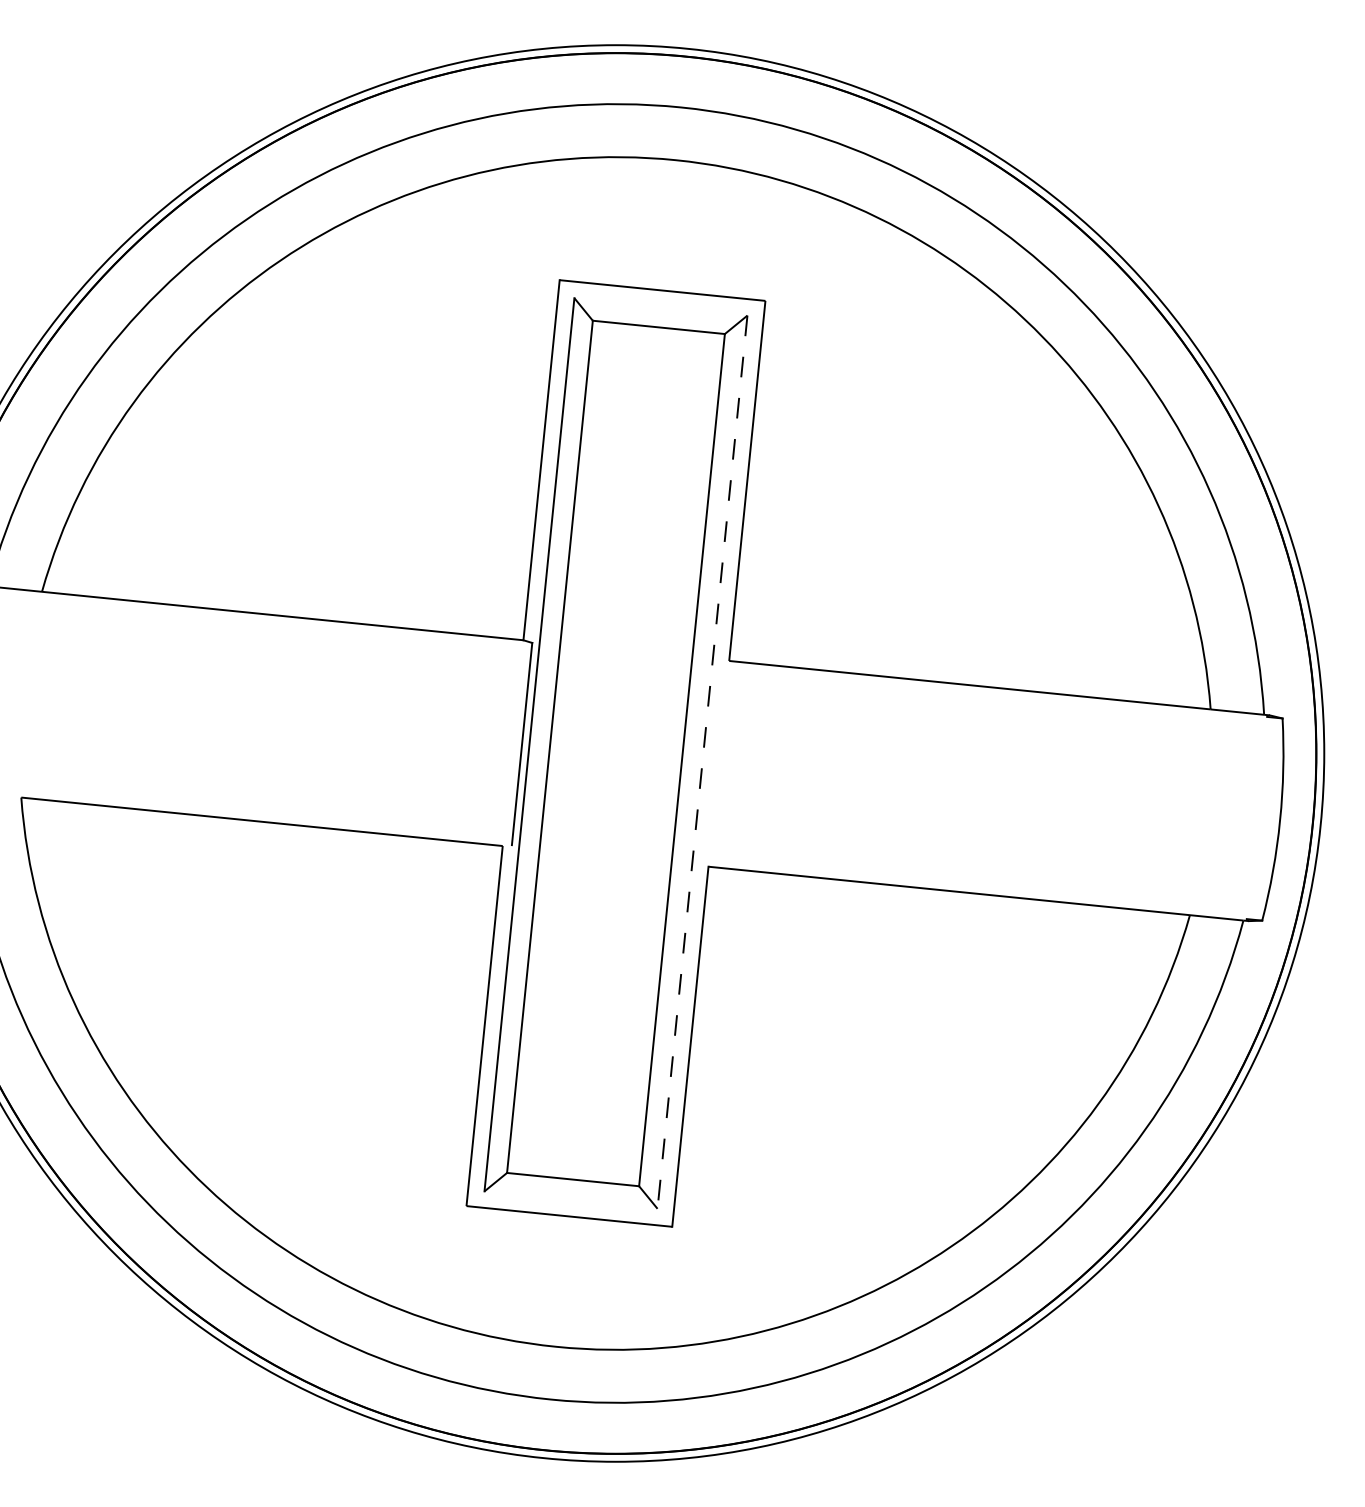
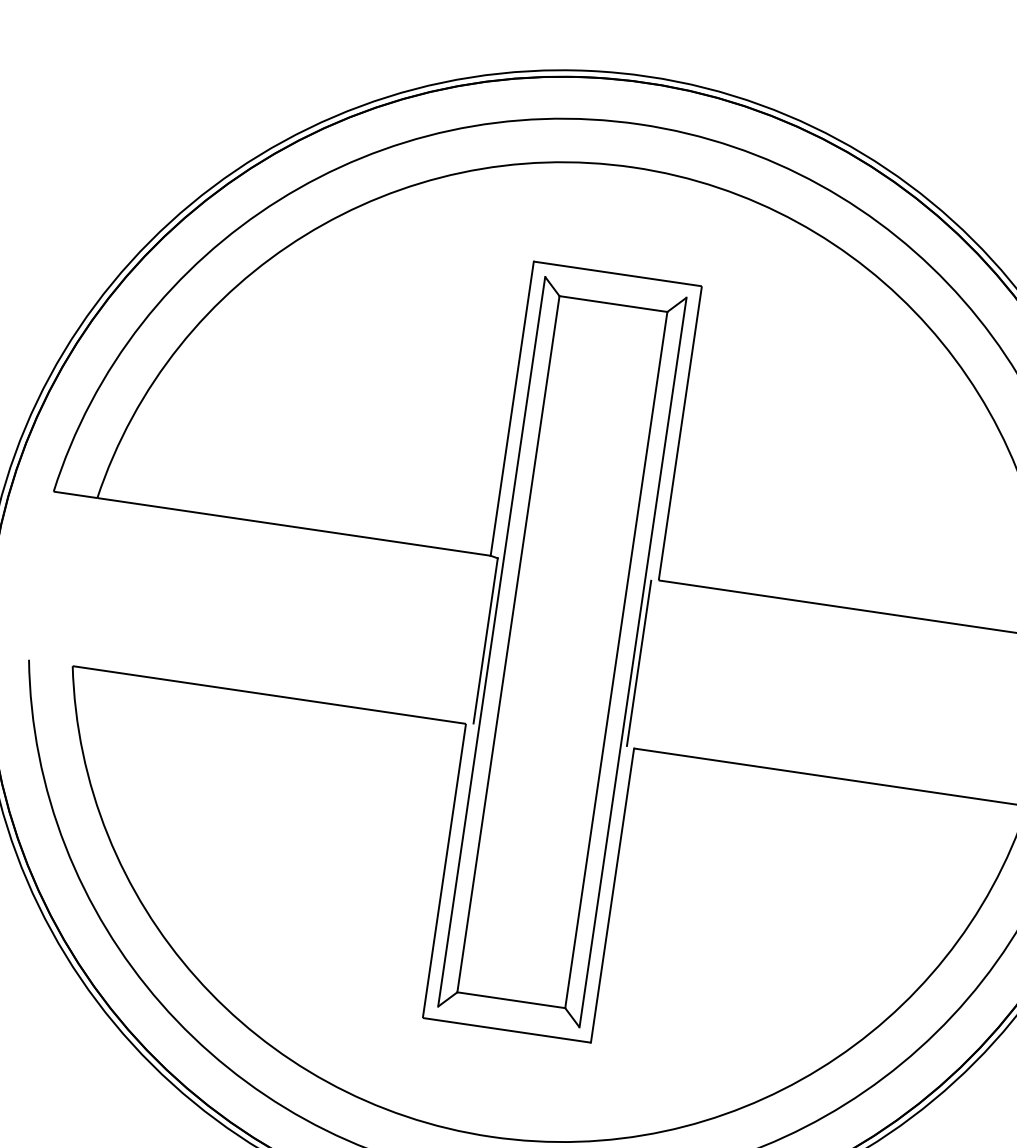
line: (702, 762) -> (633, 662), dashed -> solid
line: (709, 762) -> (638, 663), added

